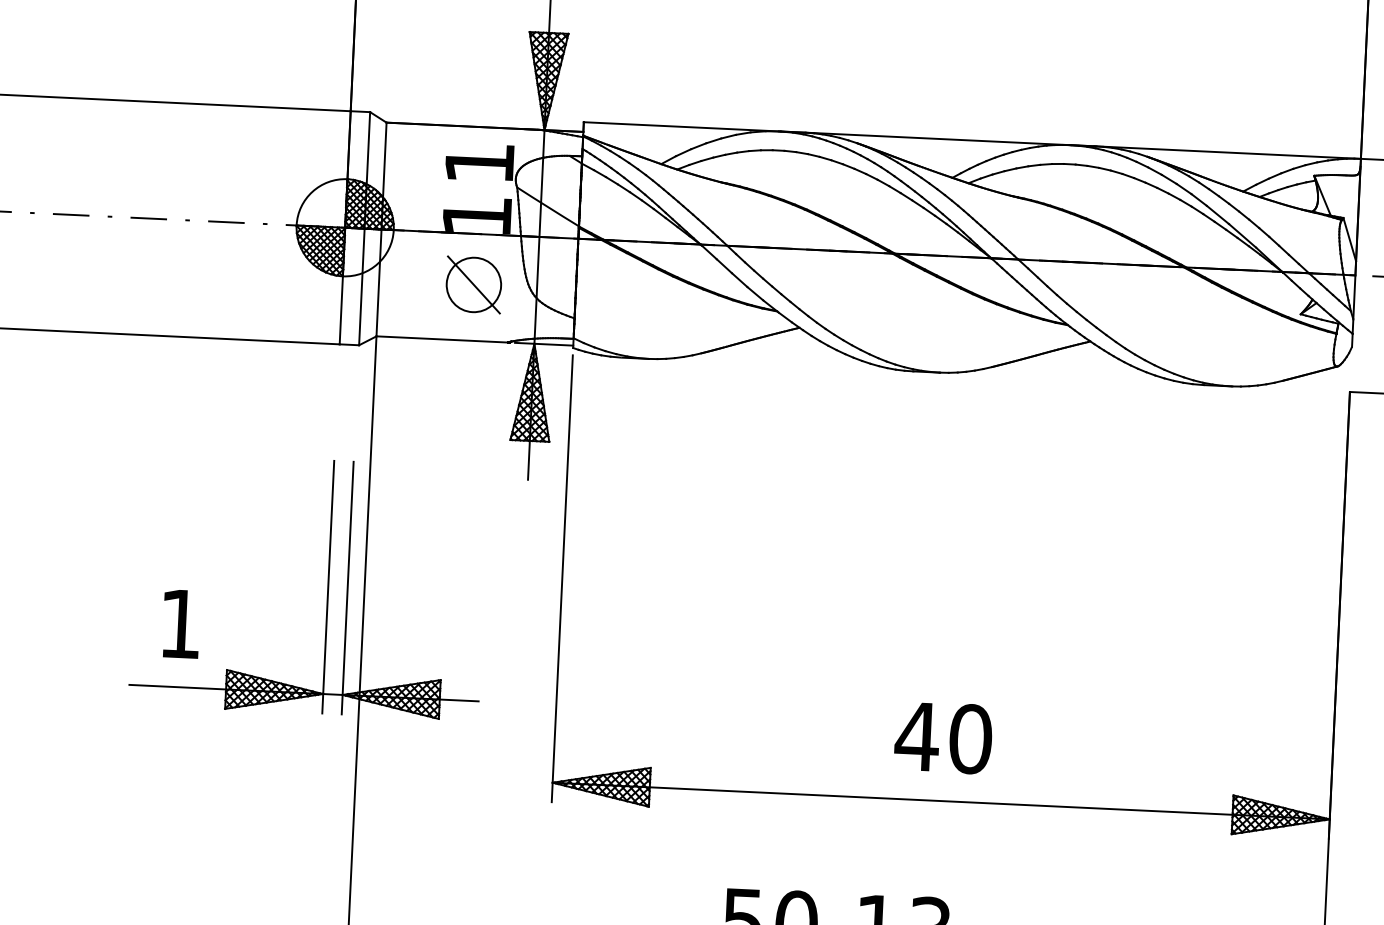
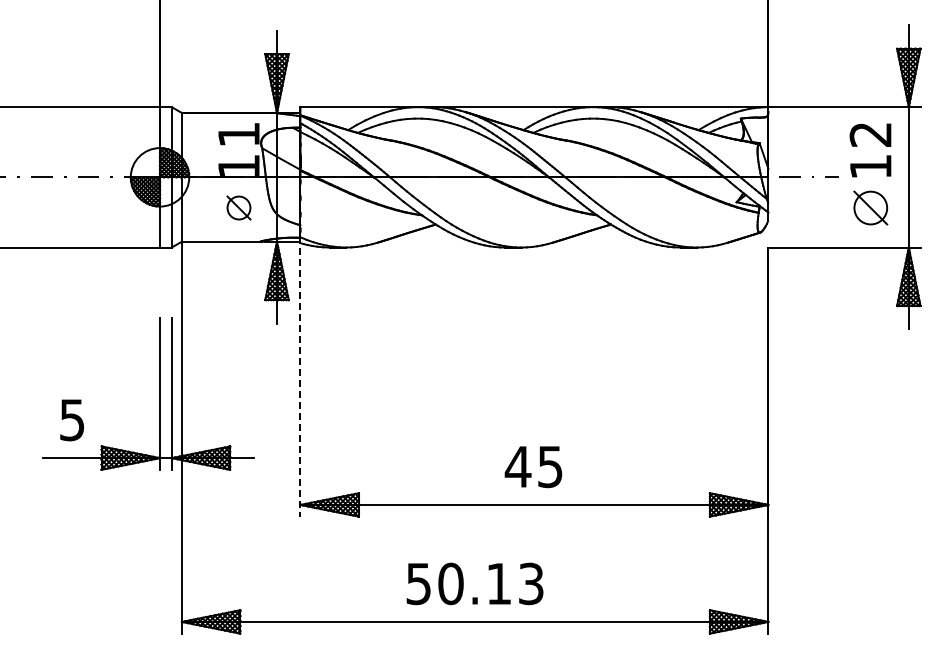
part: (473, 283) -> (238, 207), size x0.7
line: (562, 579) -> (300, 382), solid -> dashed
text: (180, 624) -> (72, 420), 1 -> 5
text: (970, 738) -> (550, 466), 40 -> 45

